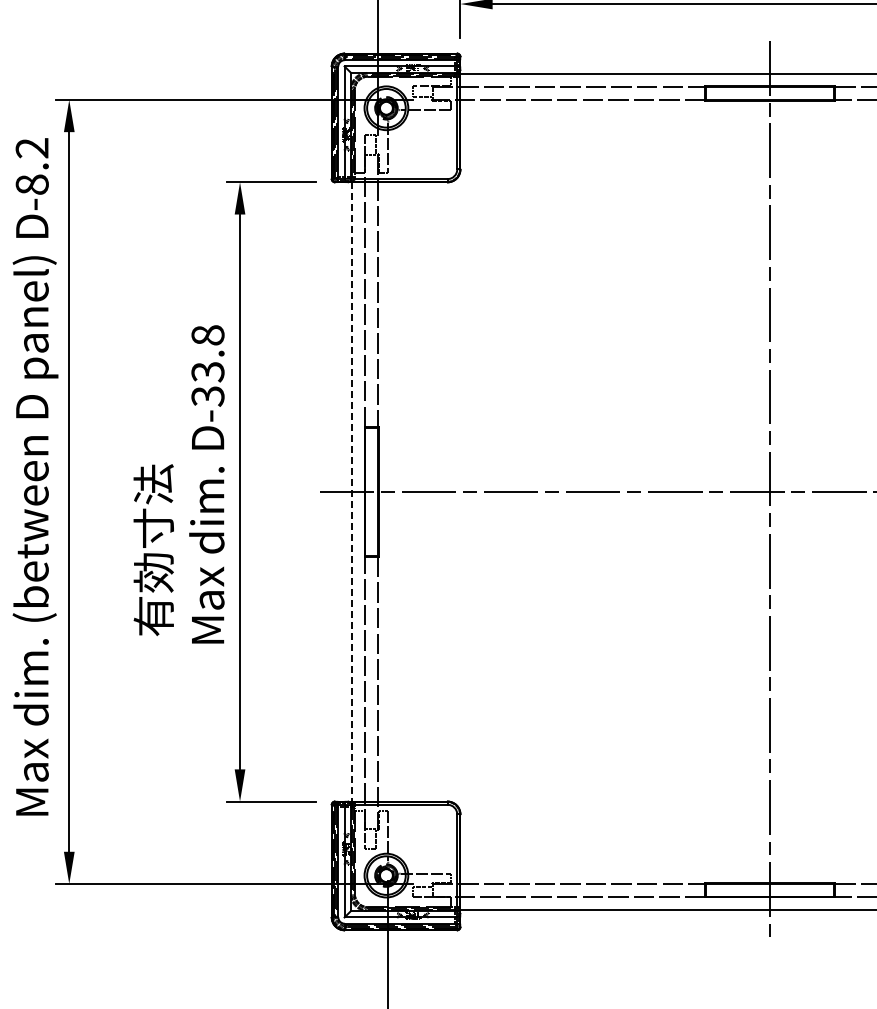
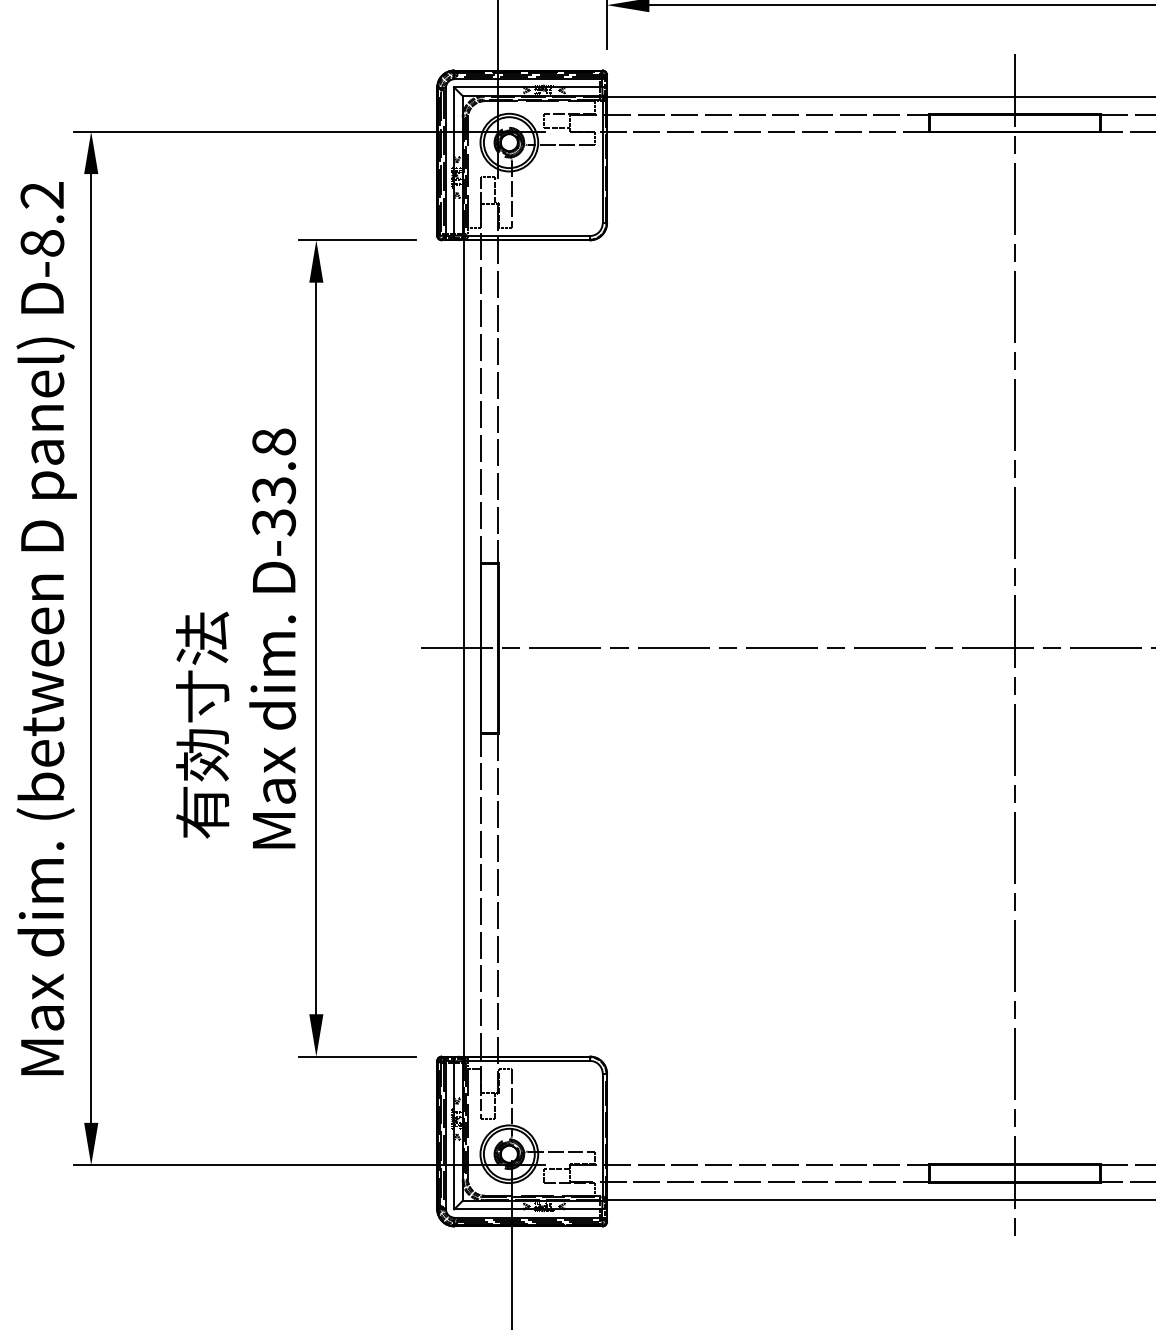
line: (351, 491) -> (463, 647), dashed -> solid

